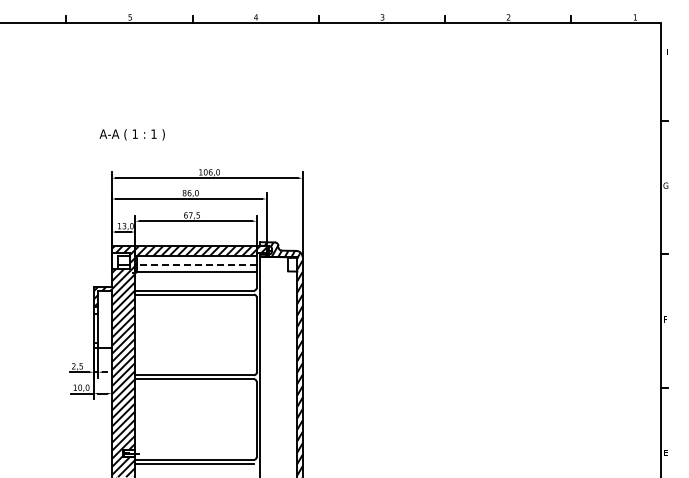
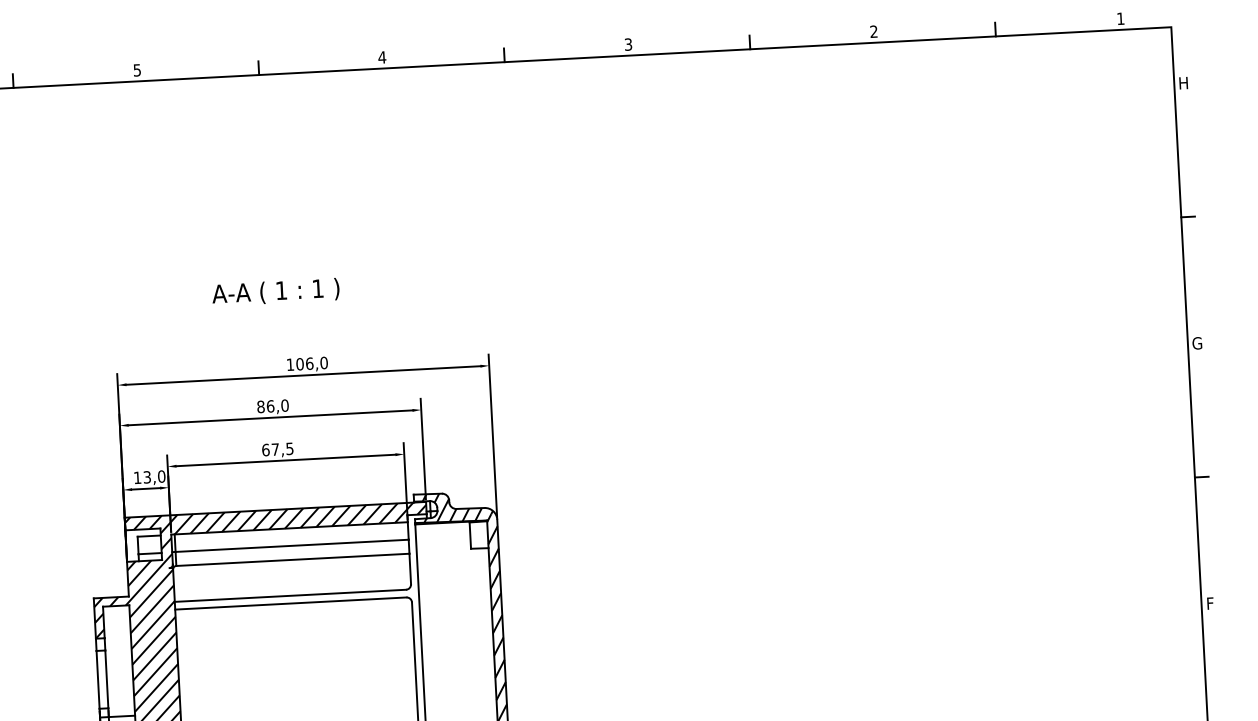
text: (131, 134) -> (274, 291), moved
line: (196, 265) -> (291, 546), dashed -> solid

